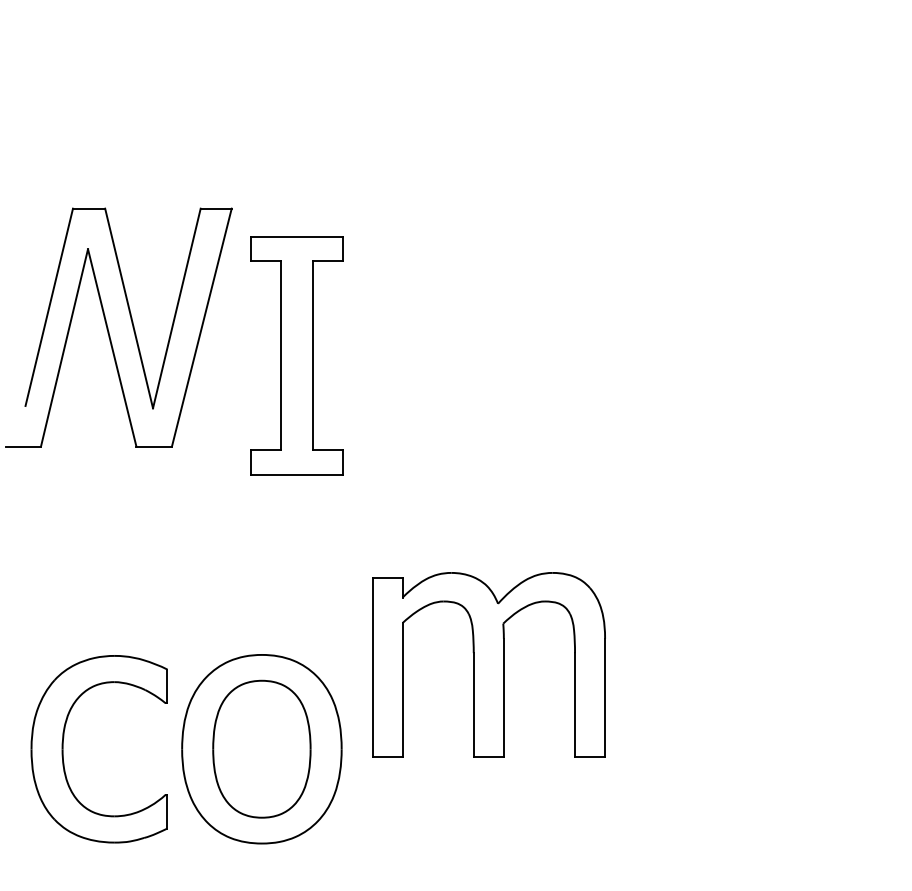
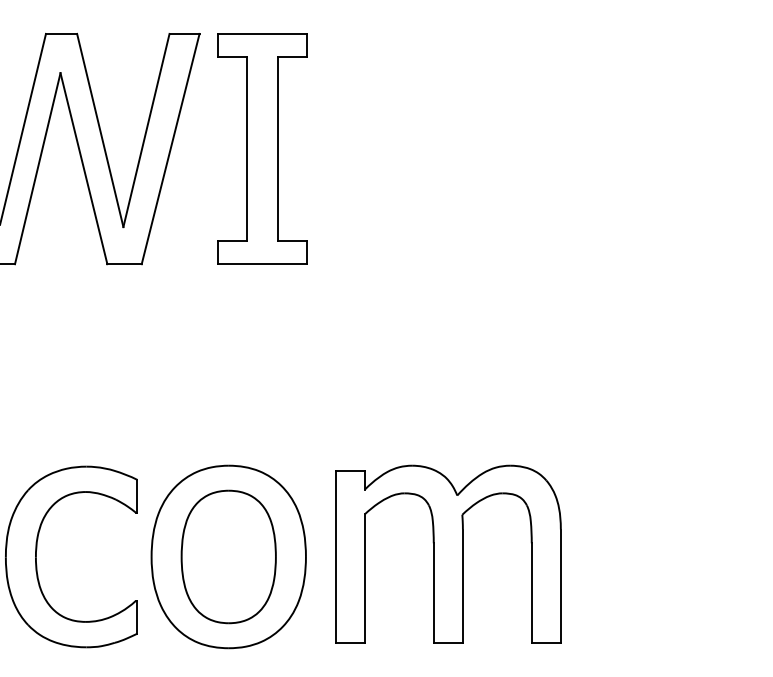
part: (296, 355) -> (262, 148), moved
part: (488, 664) -> (448, 554), moved

